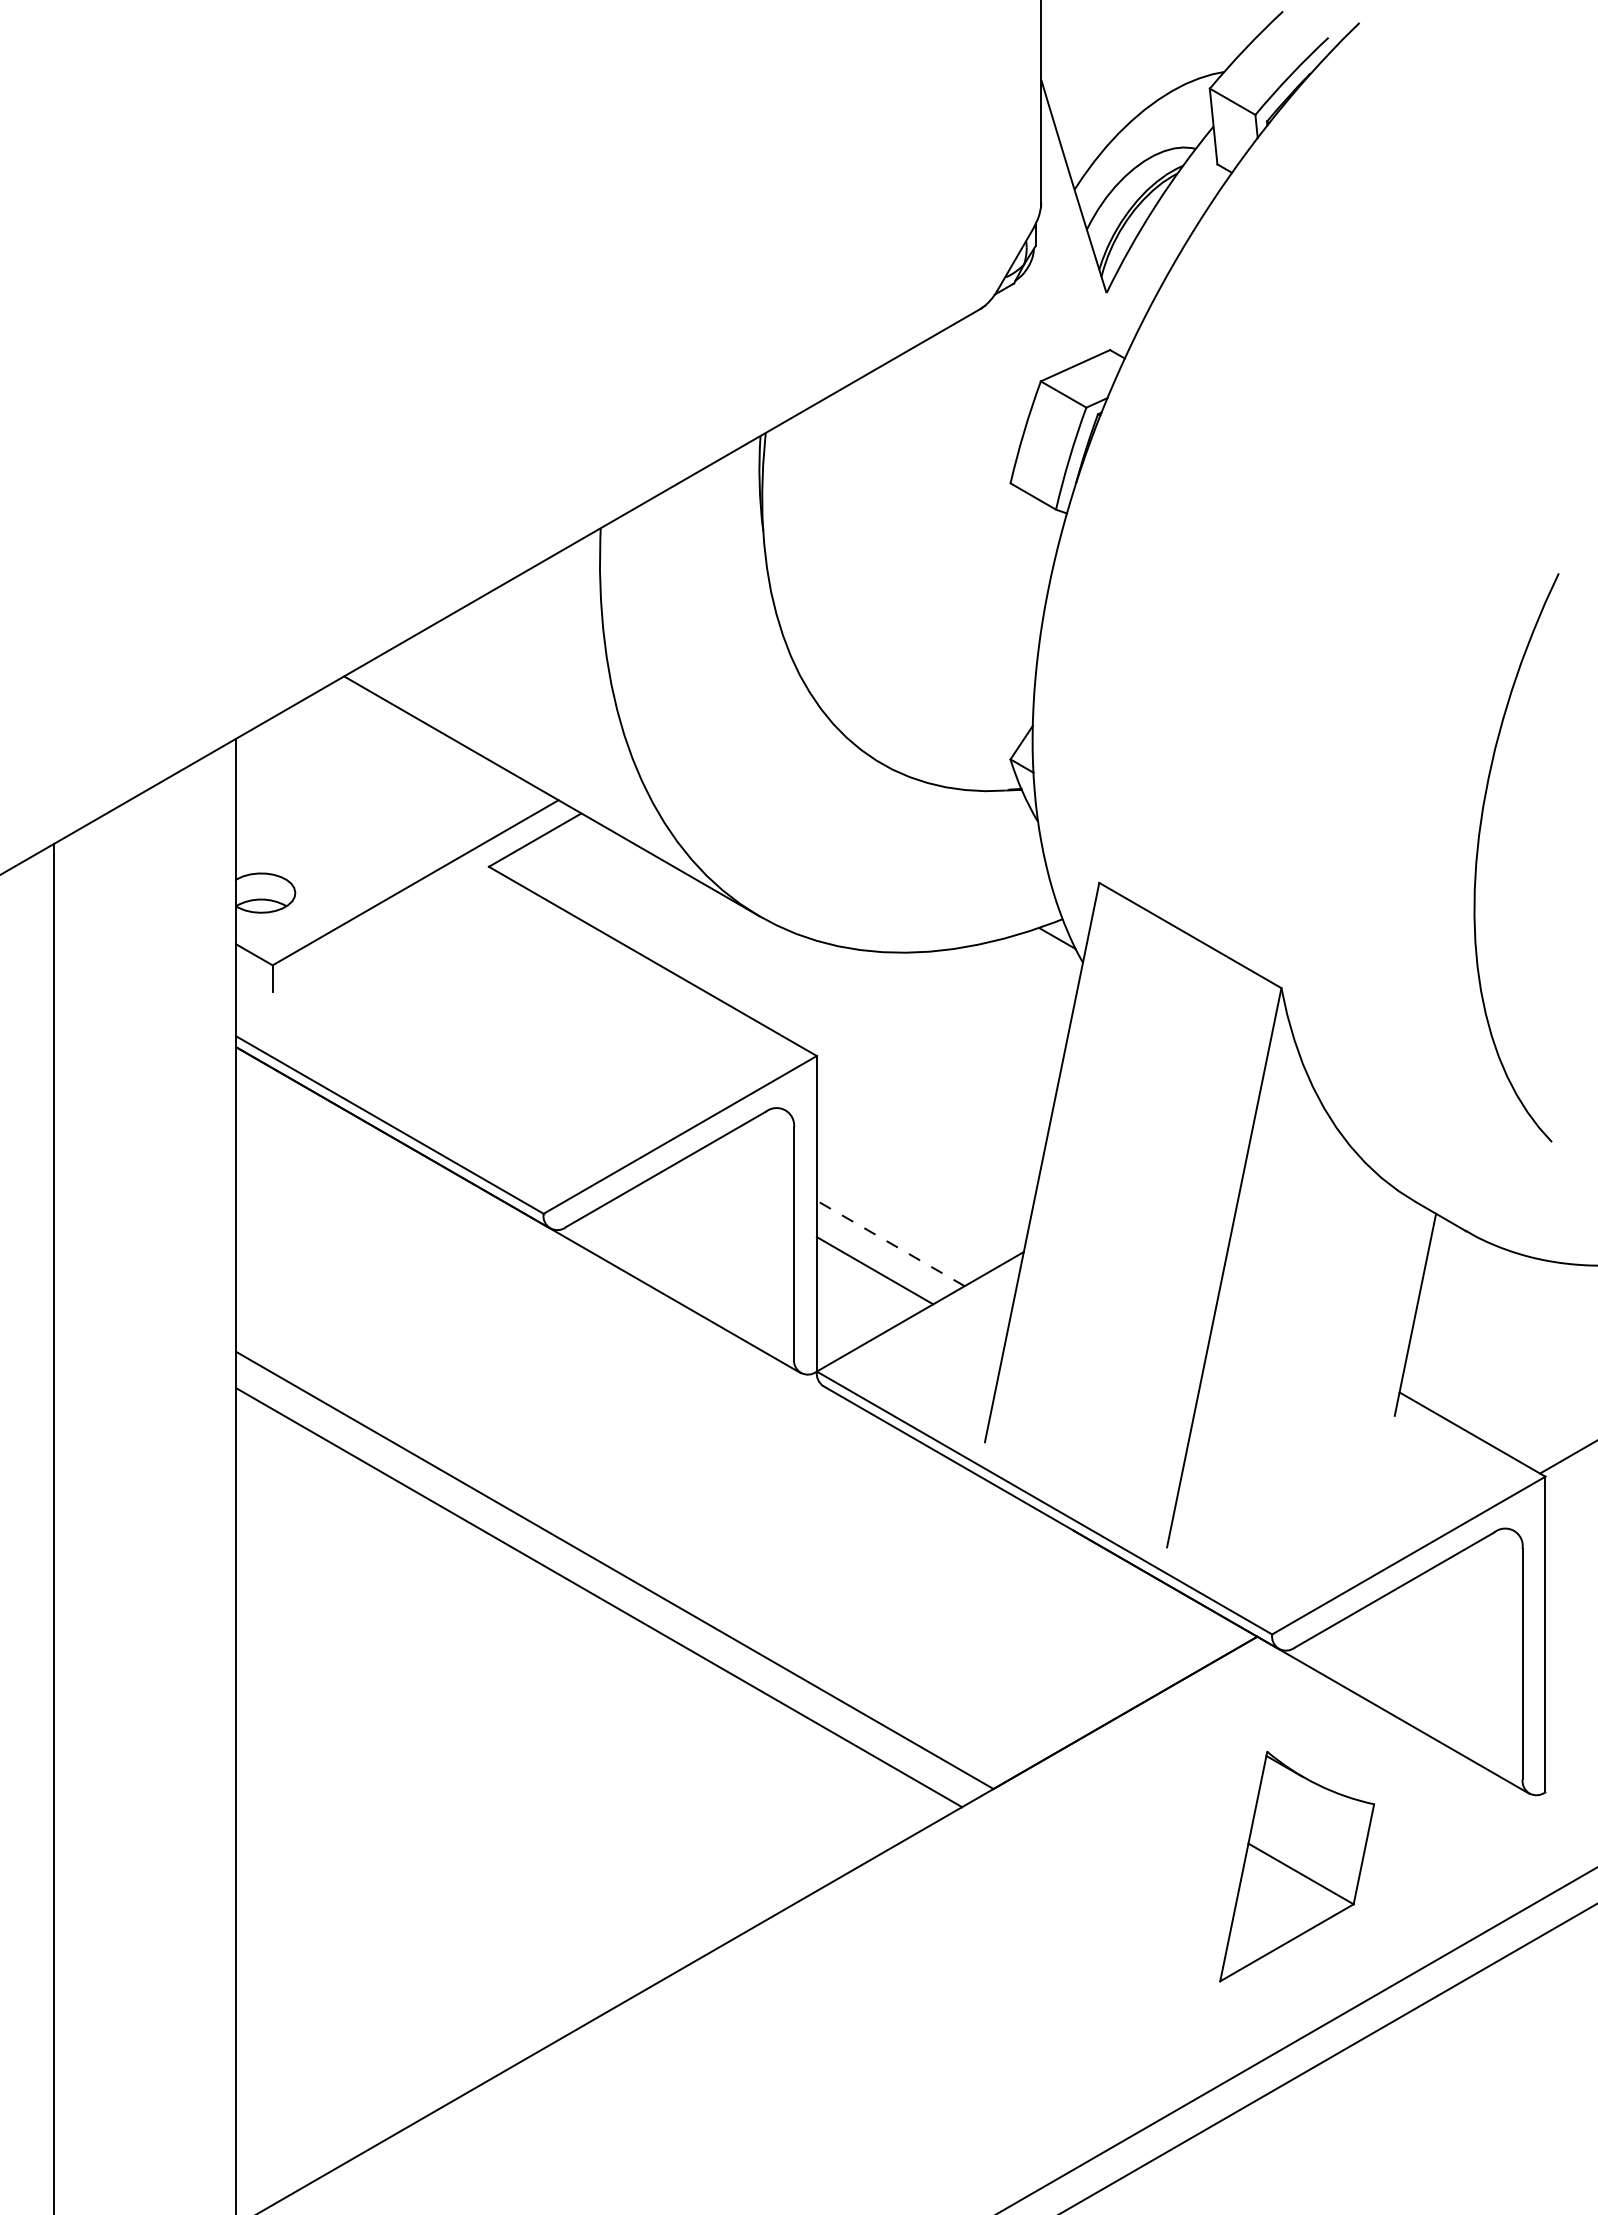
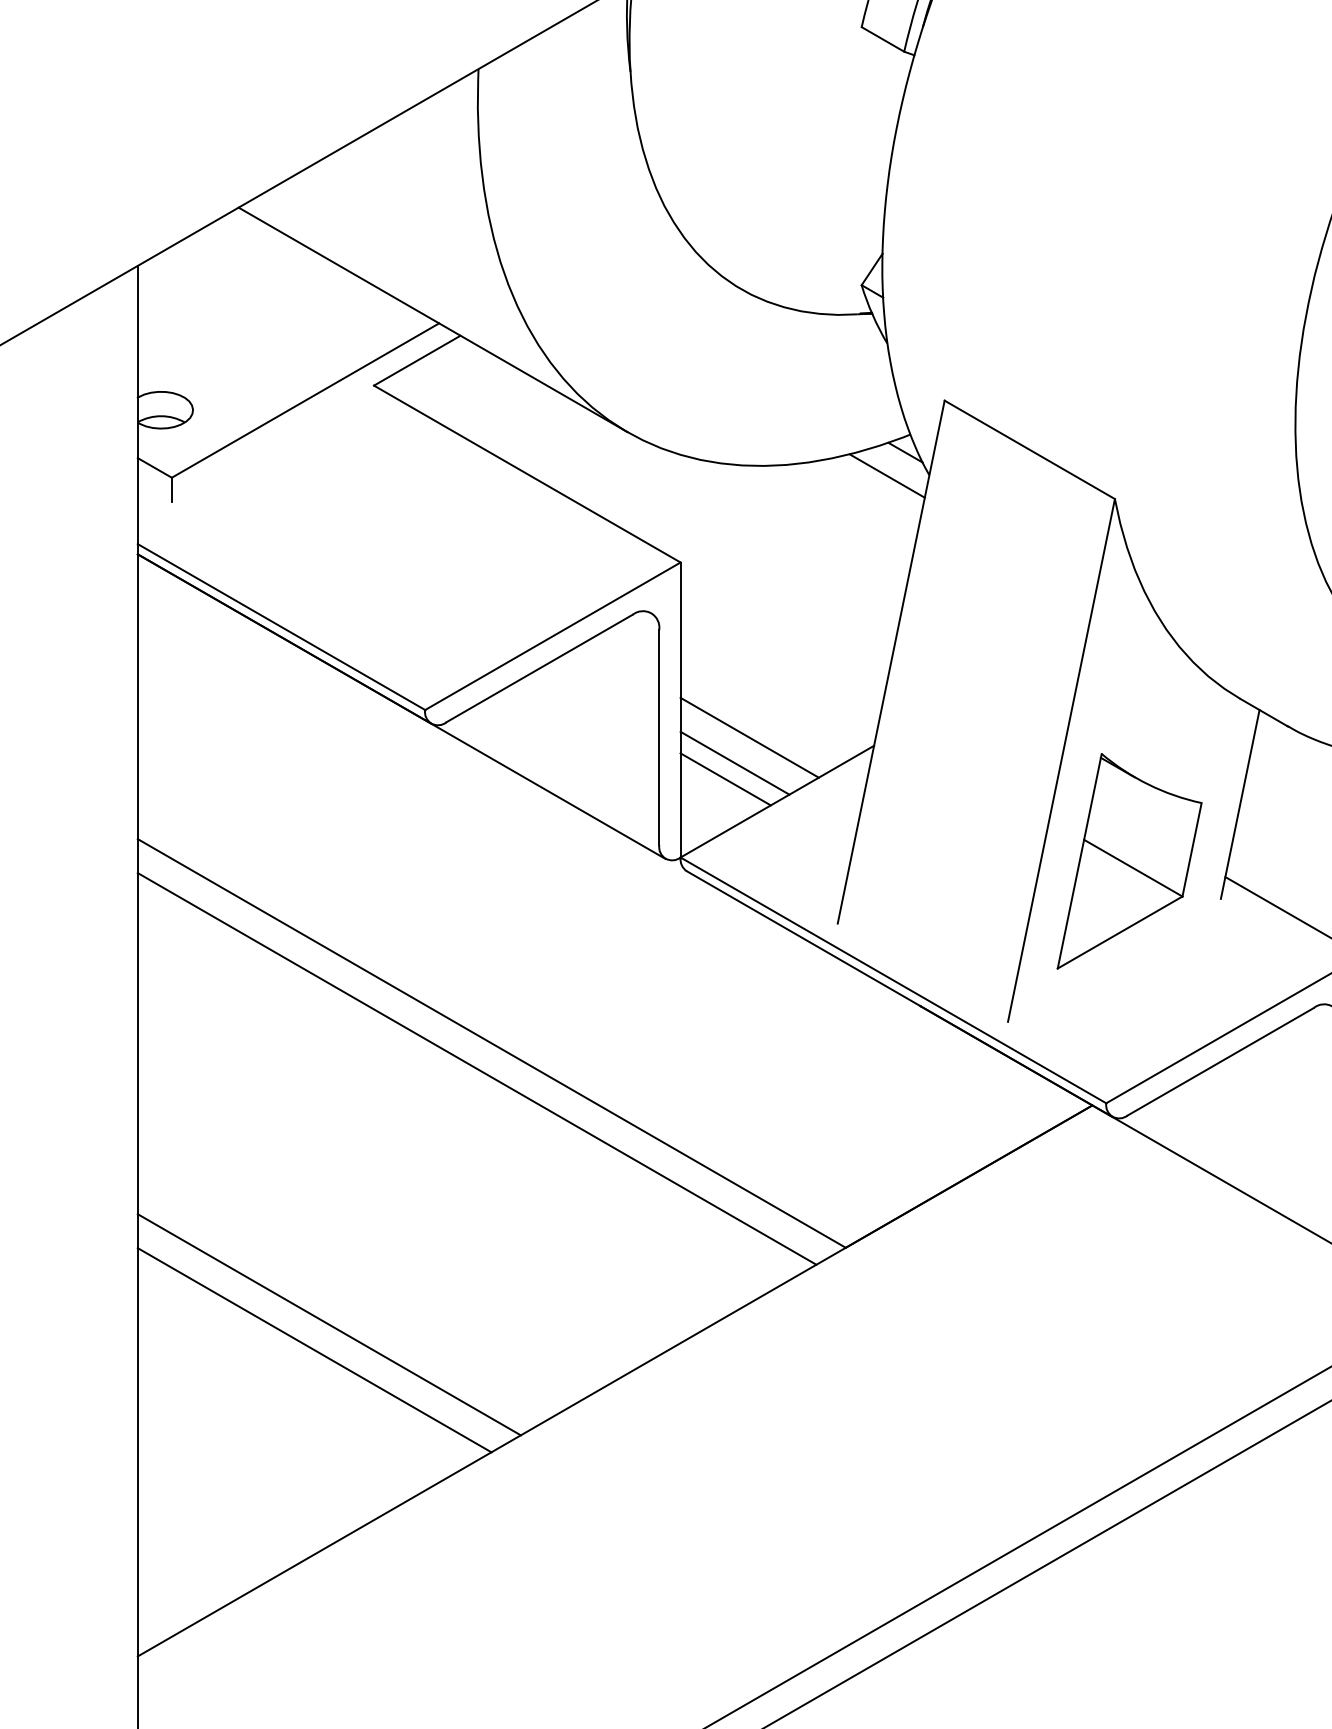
line: (1037, 963) -> (886, 476), added
line: (890, 1243) -> (749, 737), dashed -> solid
line: (864, 1287) -> (725, 778), added
part: (1297, 1866) -> (1129, 861), moved
line: (441, 1871) -> (329, 1324), added
line: (425, 1898) -> (314, 1350), added

